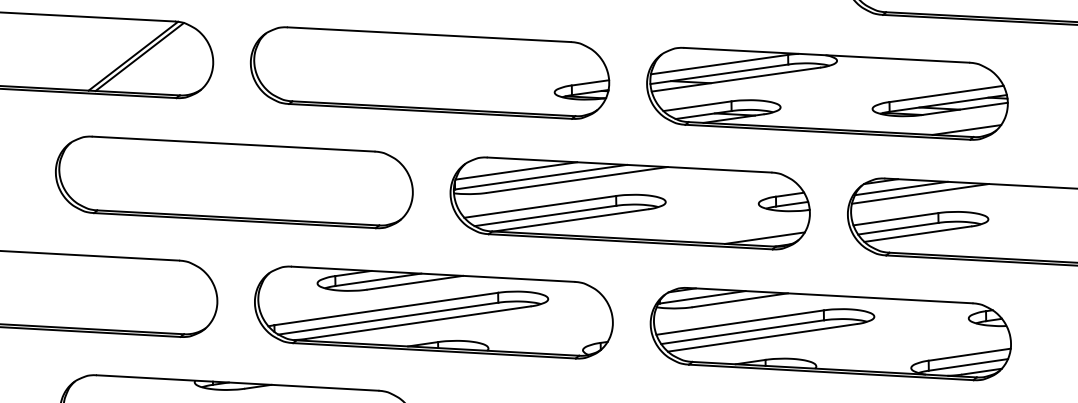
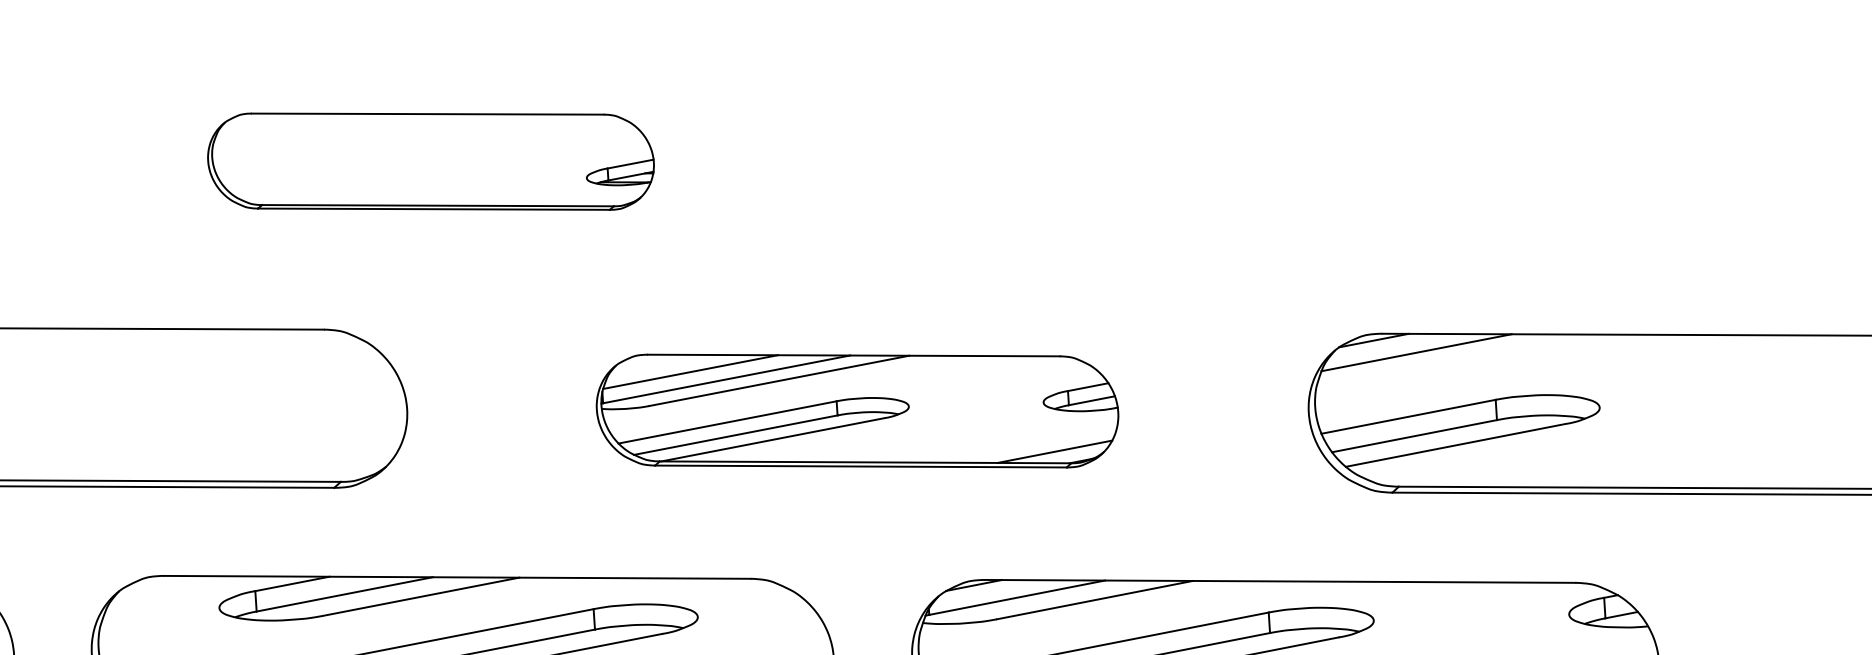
part: (430, 72) -> (431, 160), size x0.6
part: (827, 93) -> (1254, 163), removed
line: (919, 193) -> (1454, 361), removed
part: (629, 203) -> (856, 411), size x0.7

